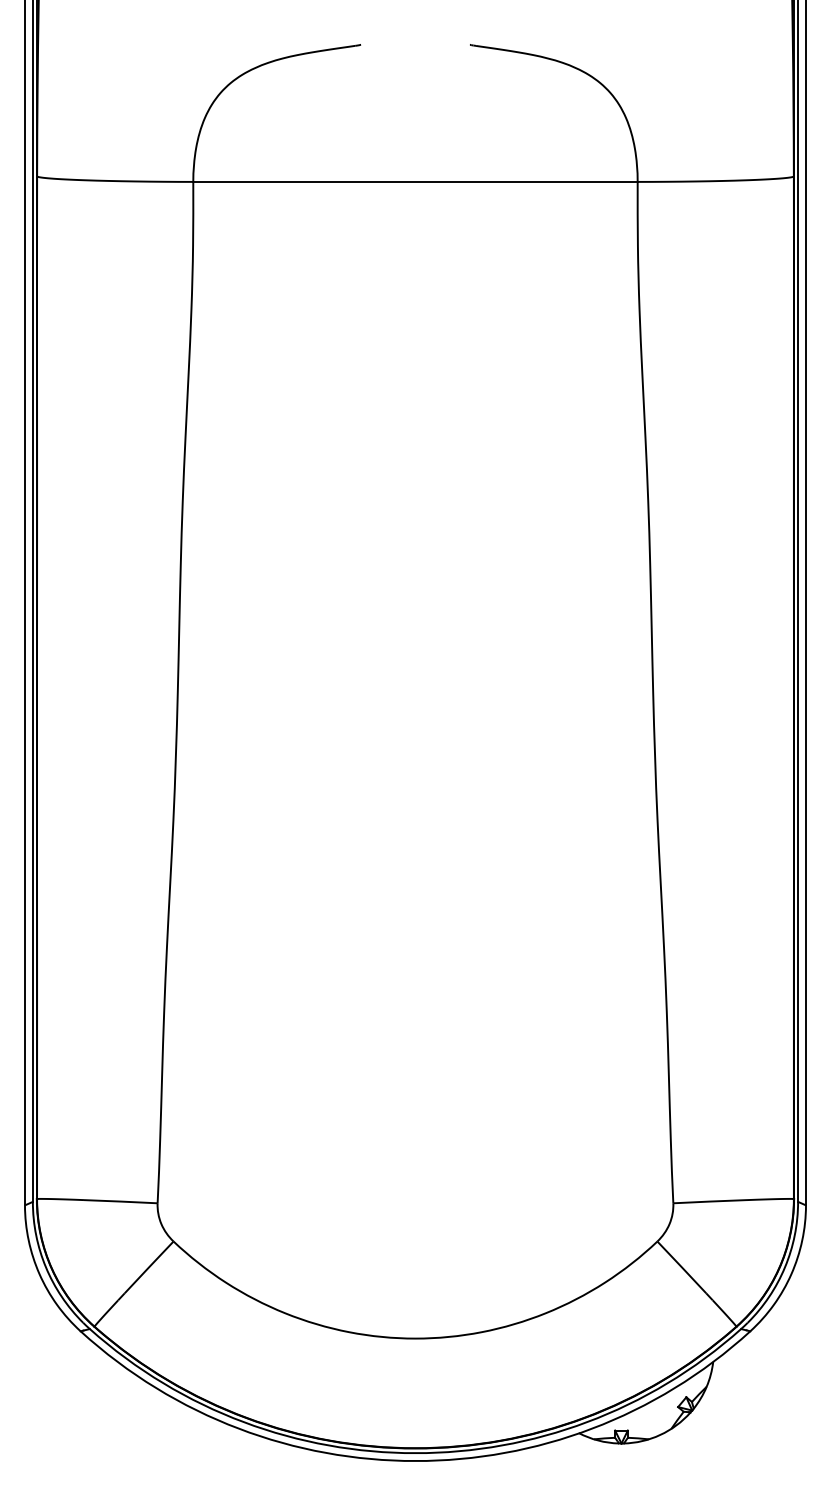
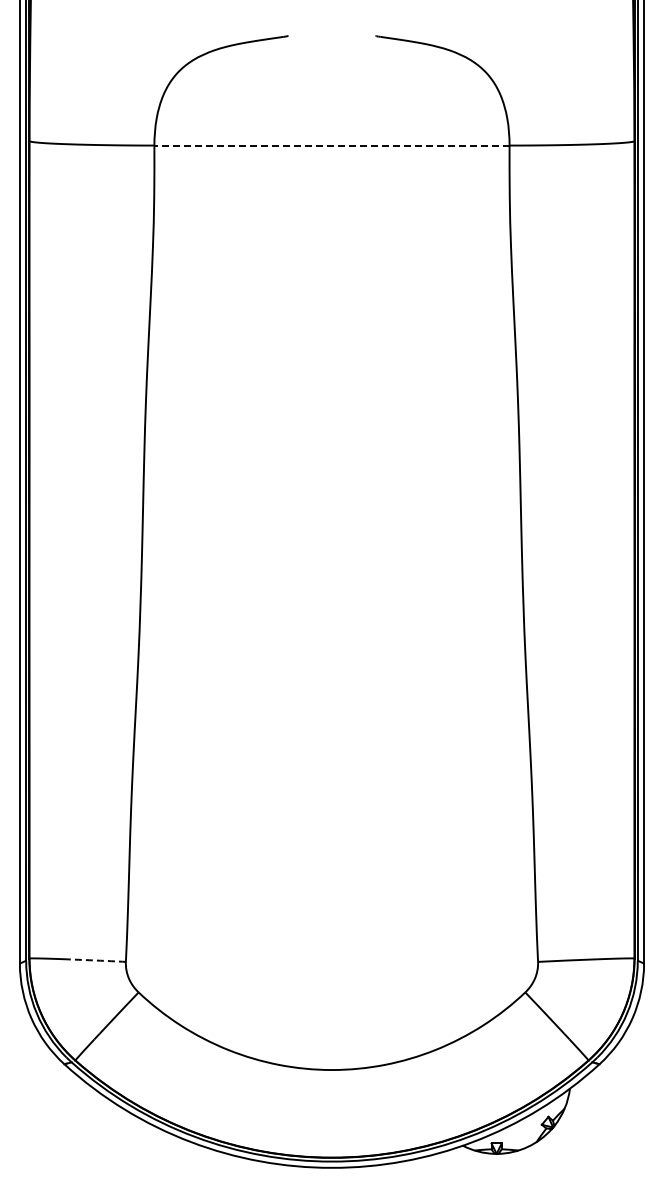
line: (414, 181) -> (331, 145), solid -> dashed
arc: (120, 1201) -> (96, 960), solid -> dashed

